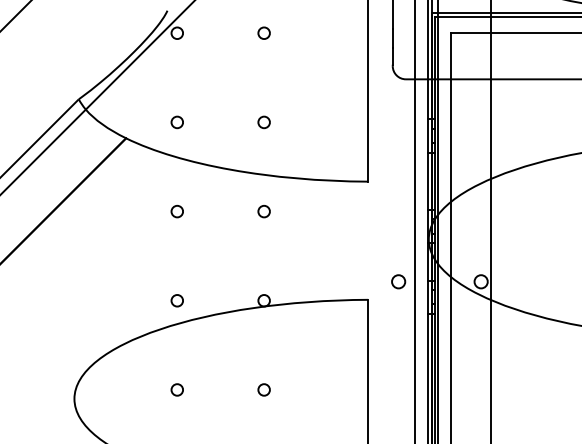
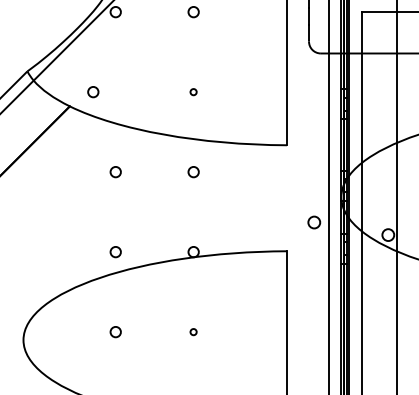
circle: (176, 122) -> (92, 92), moved
circle: (263, 122) -> (193, 92), size x0.6
circle: (398, 281) -> (314, 222), moved
circle: (263, 389) -> (193, 331), size x0.6

